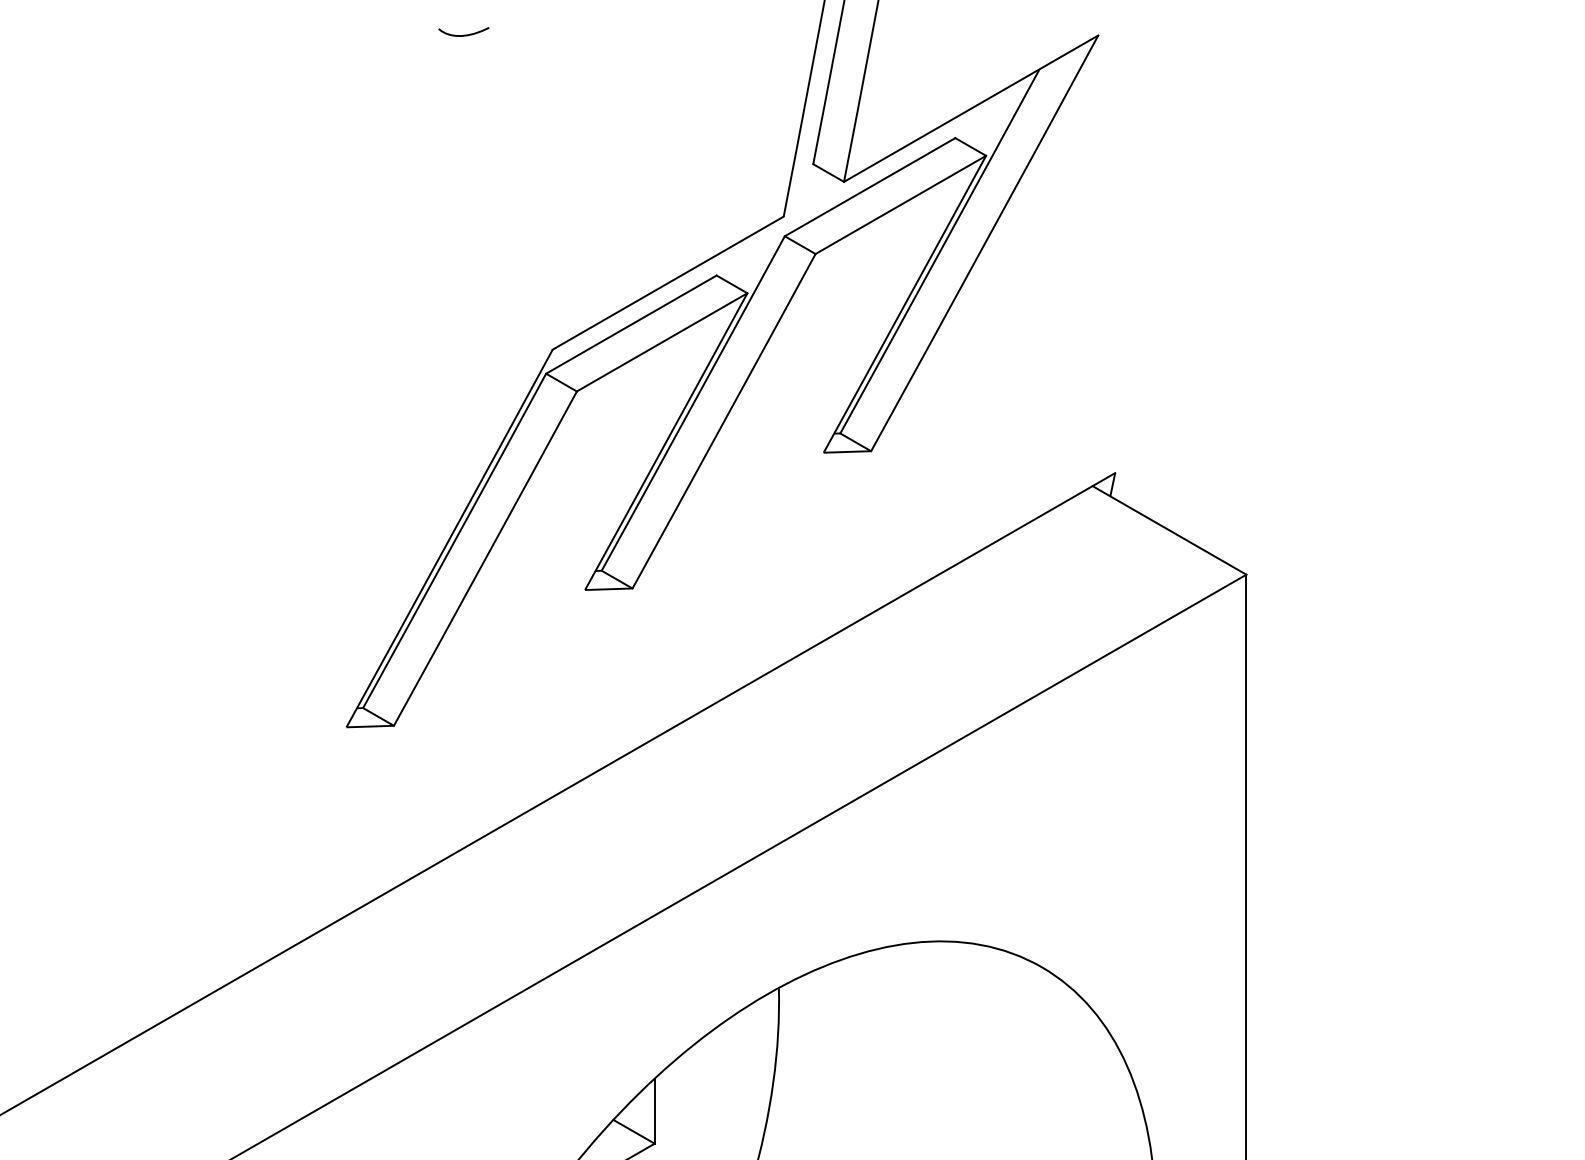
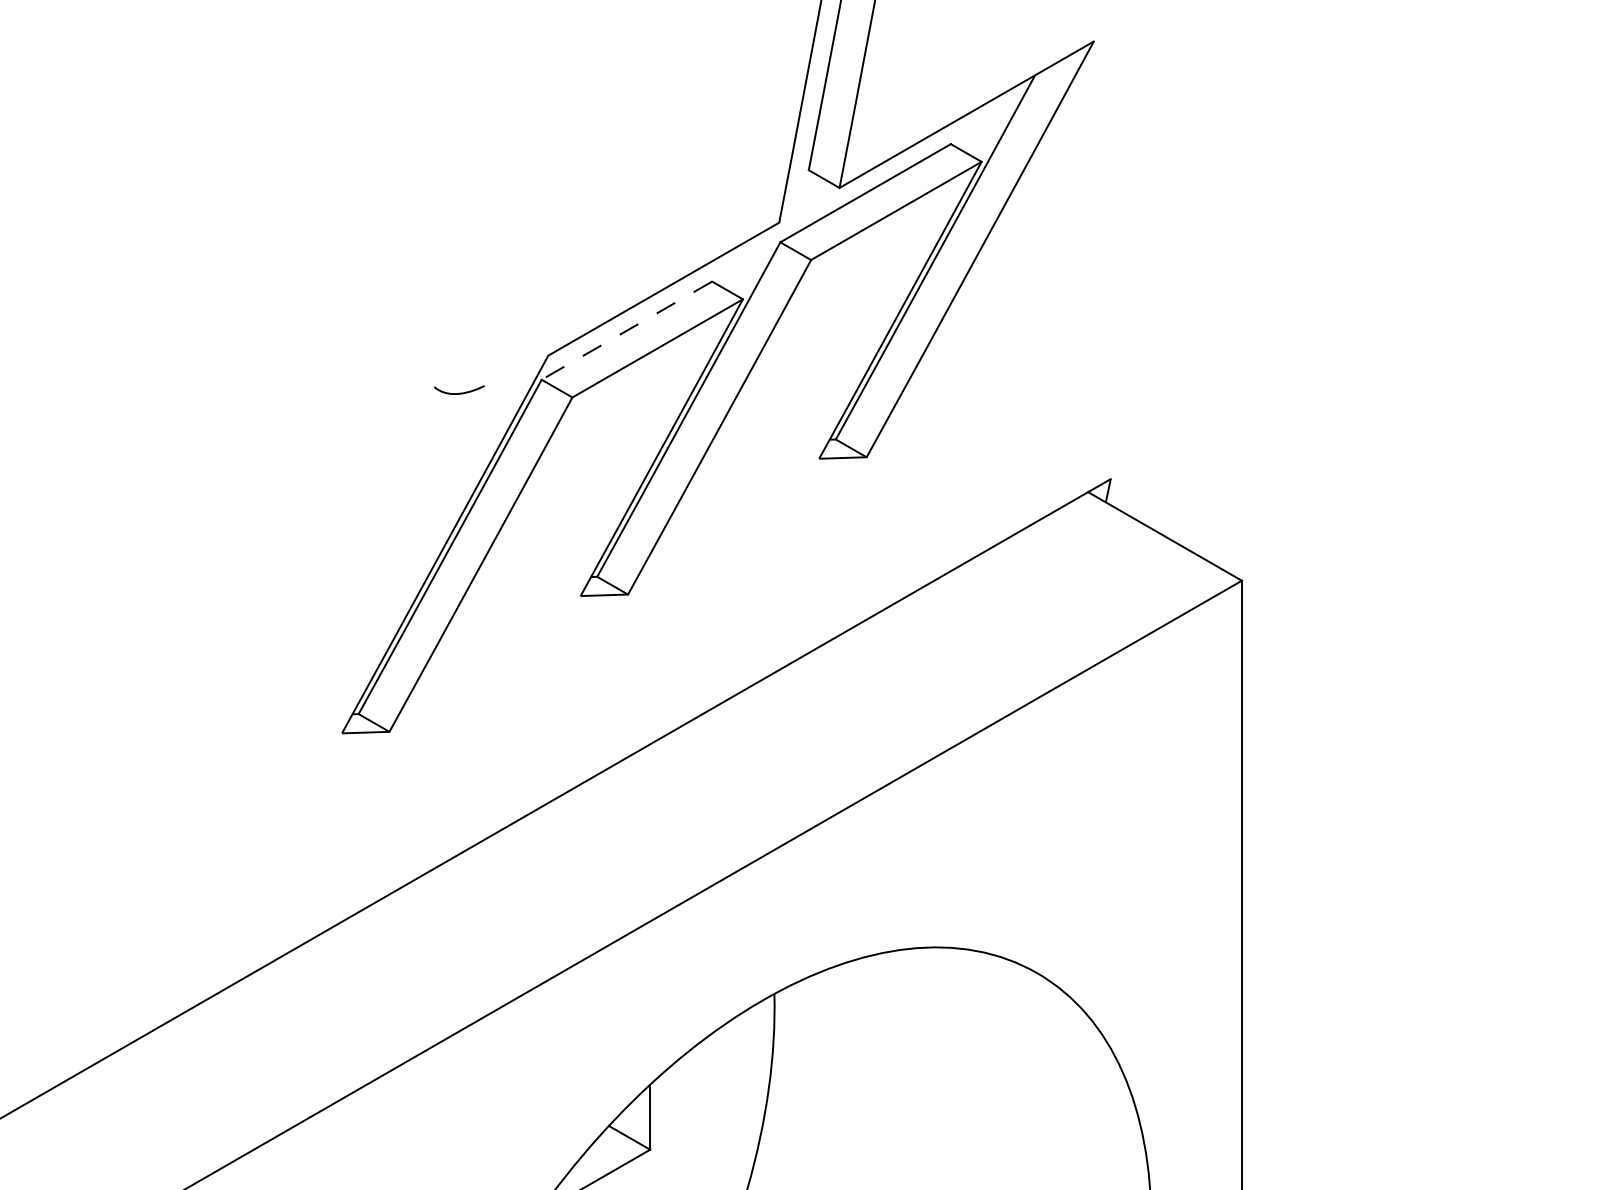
curve: (463, 34) -> (459, 392), moved
line: (630, 324) -> (626, 330), solid -> dashed

